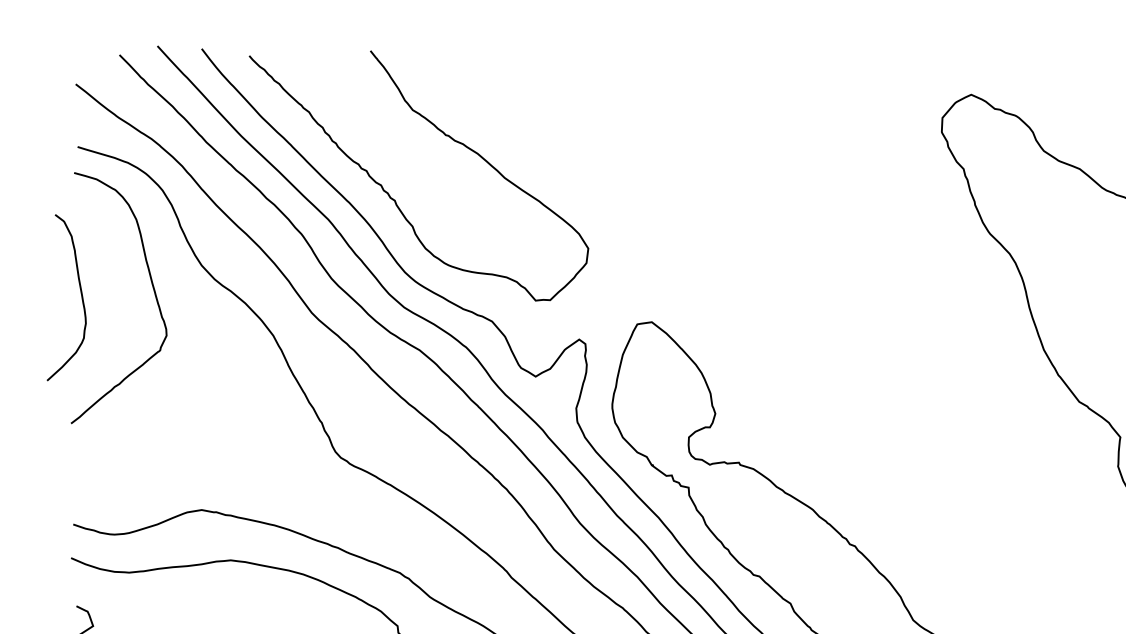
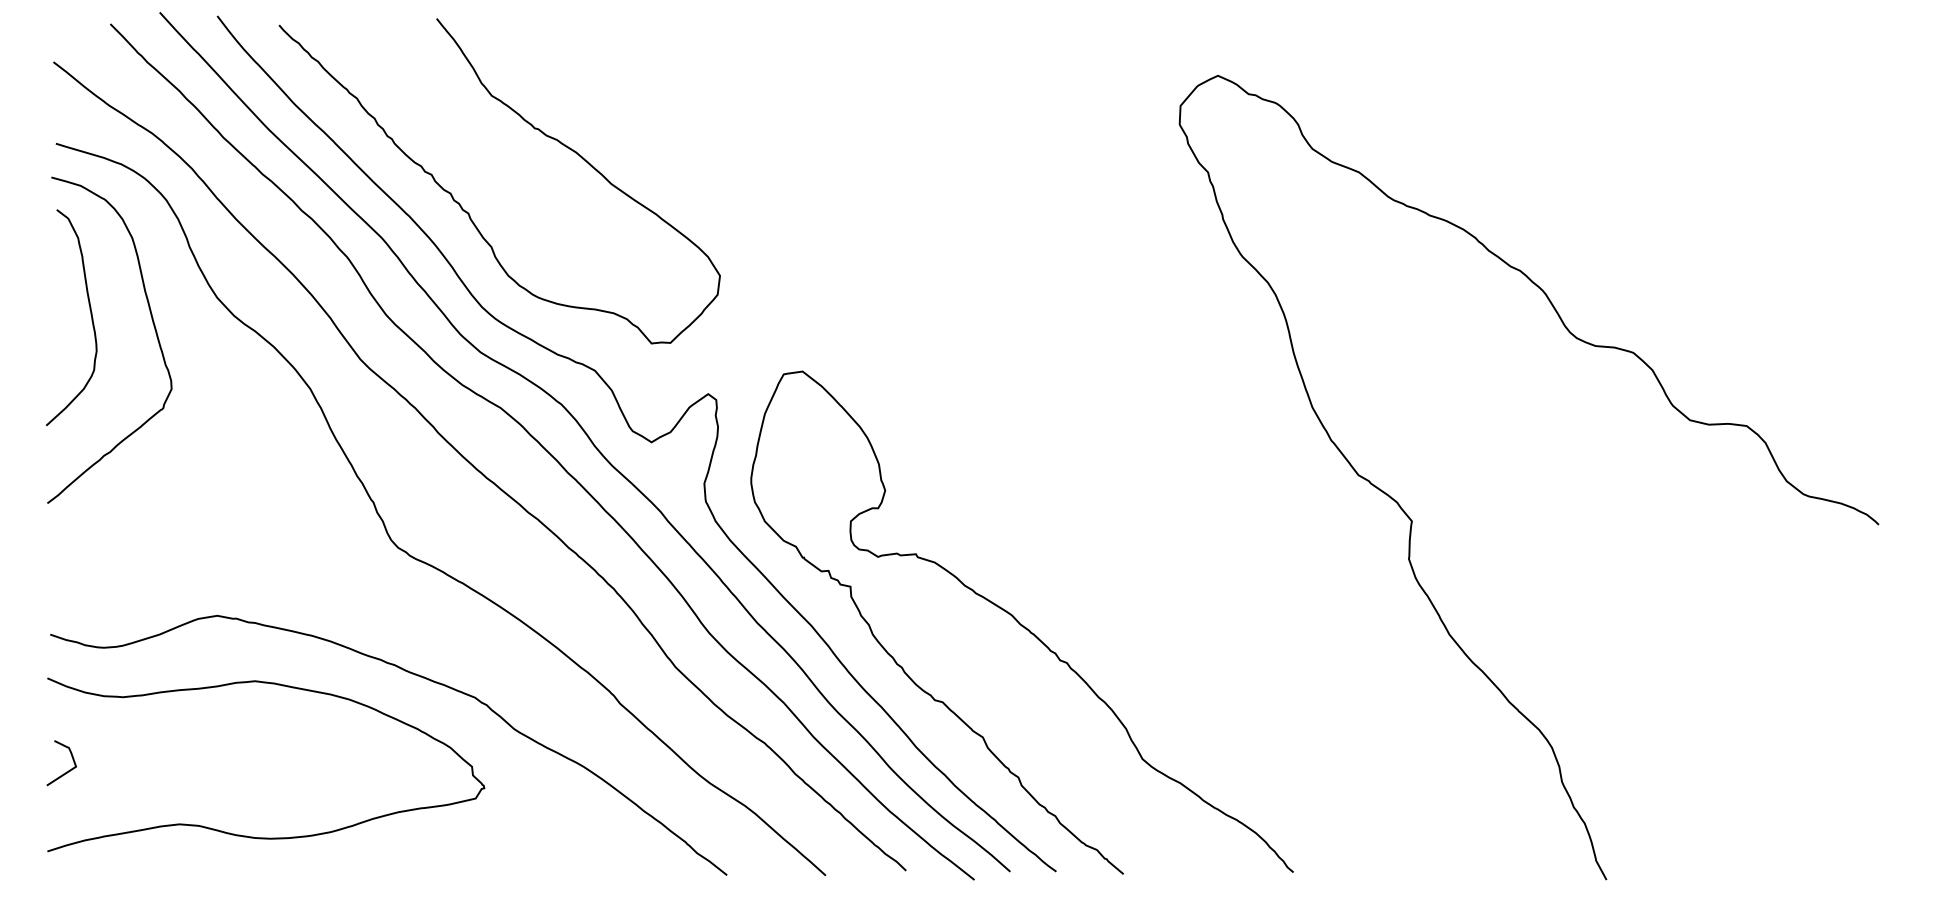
curve: (81, 296) -> (90, 315), moved

